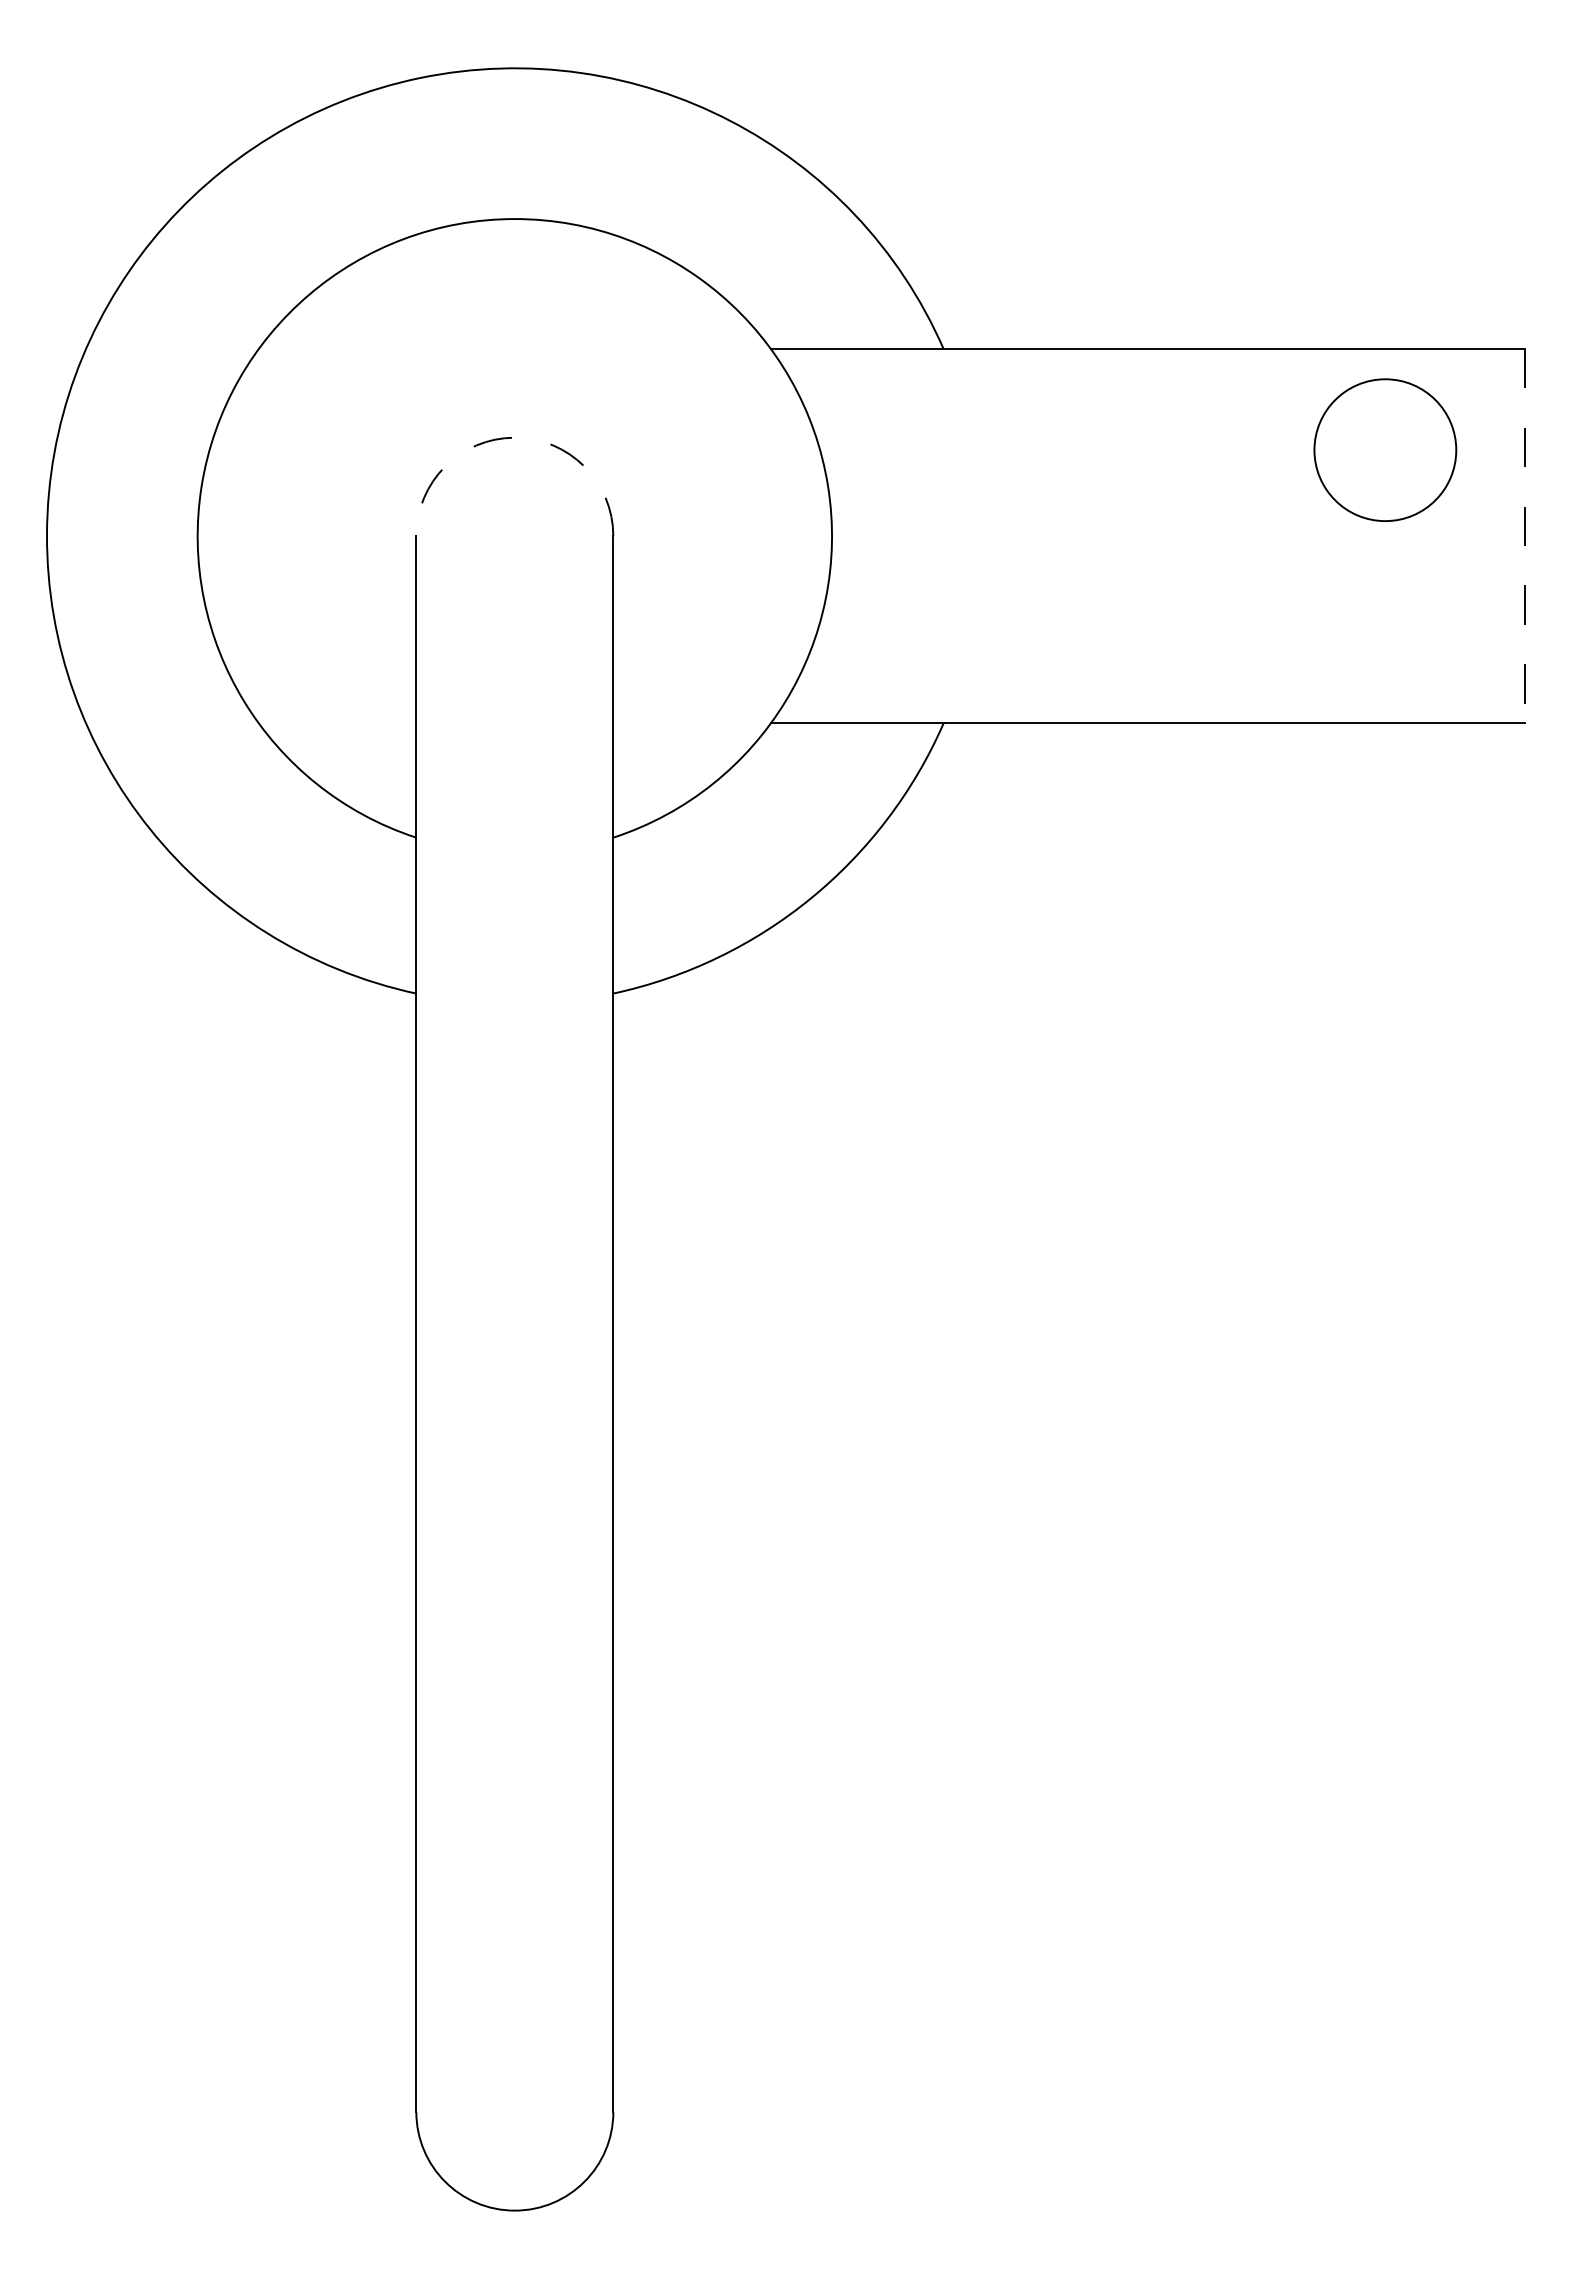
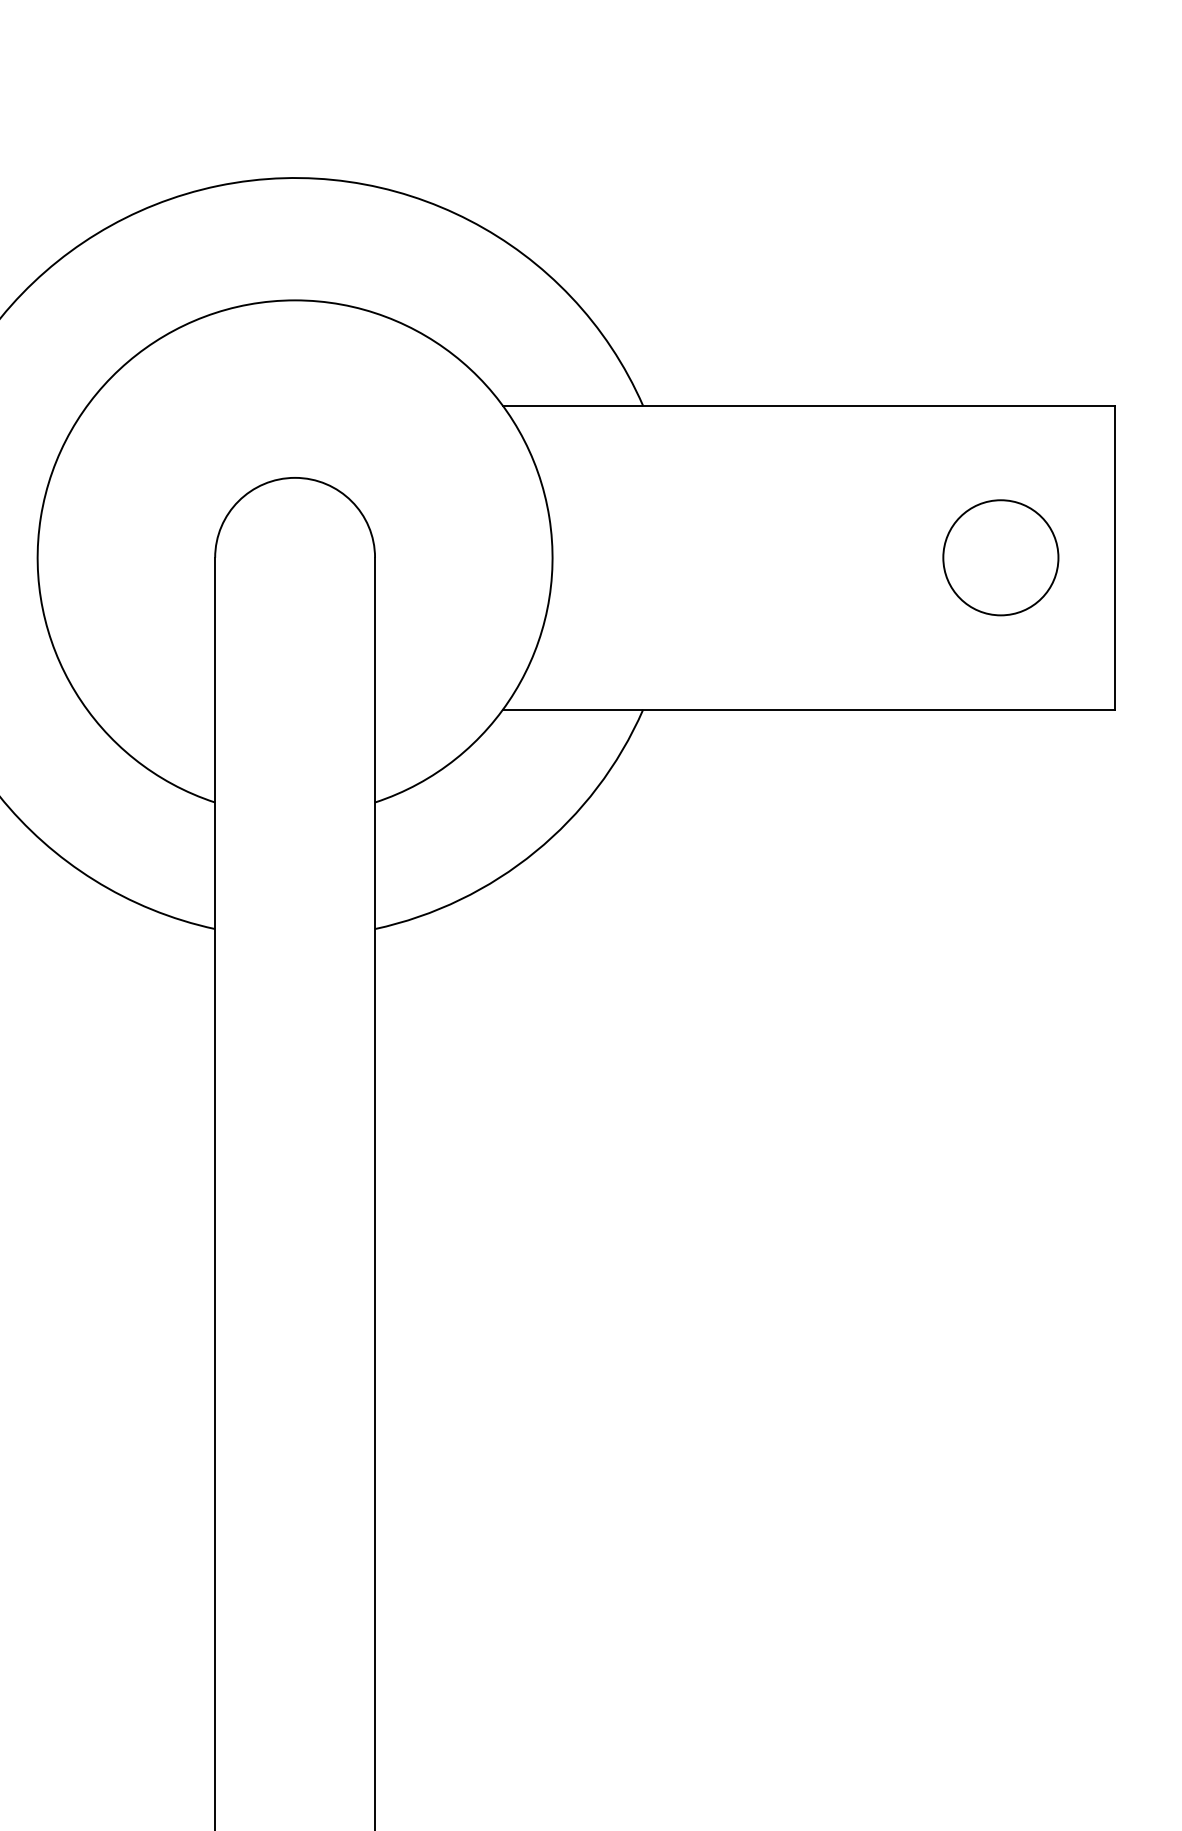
arc: (514, 437) -> (294, 477), dashed -> solid
circle: (1385, 449) -> (1001, 557), moved
line: (1525, 536) -> (1115, 558), dashed -> solid

